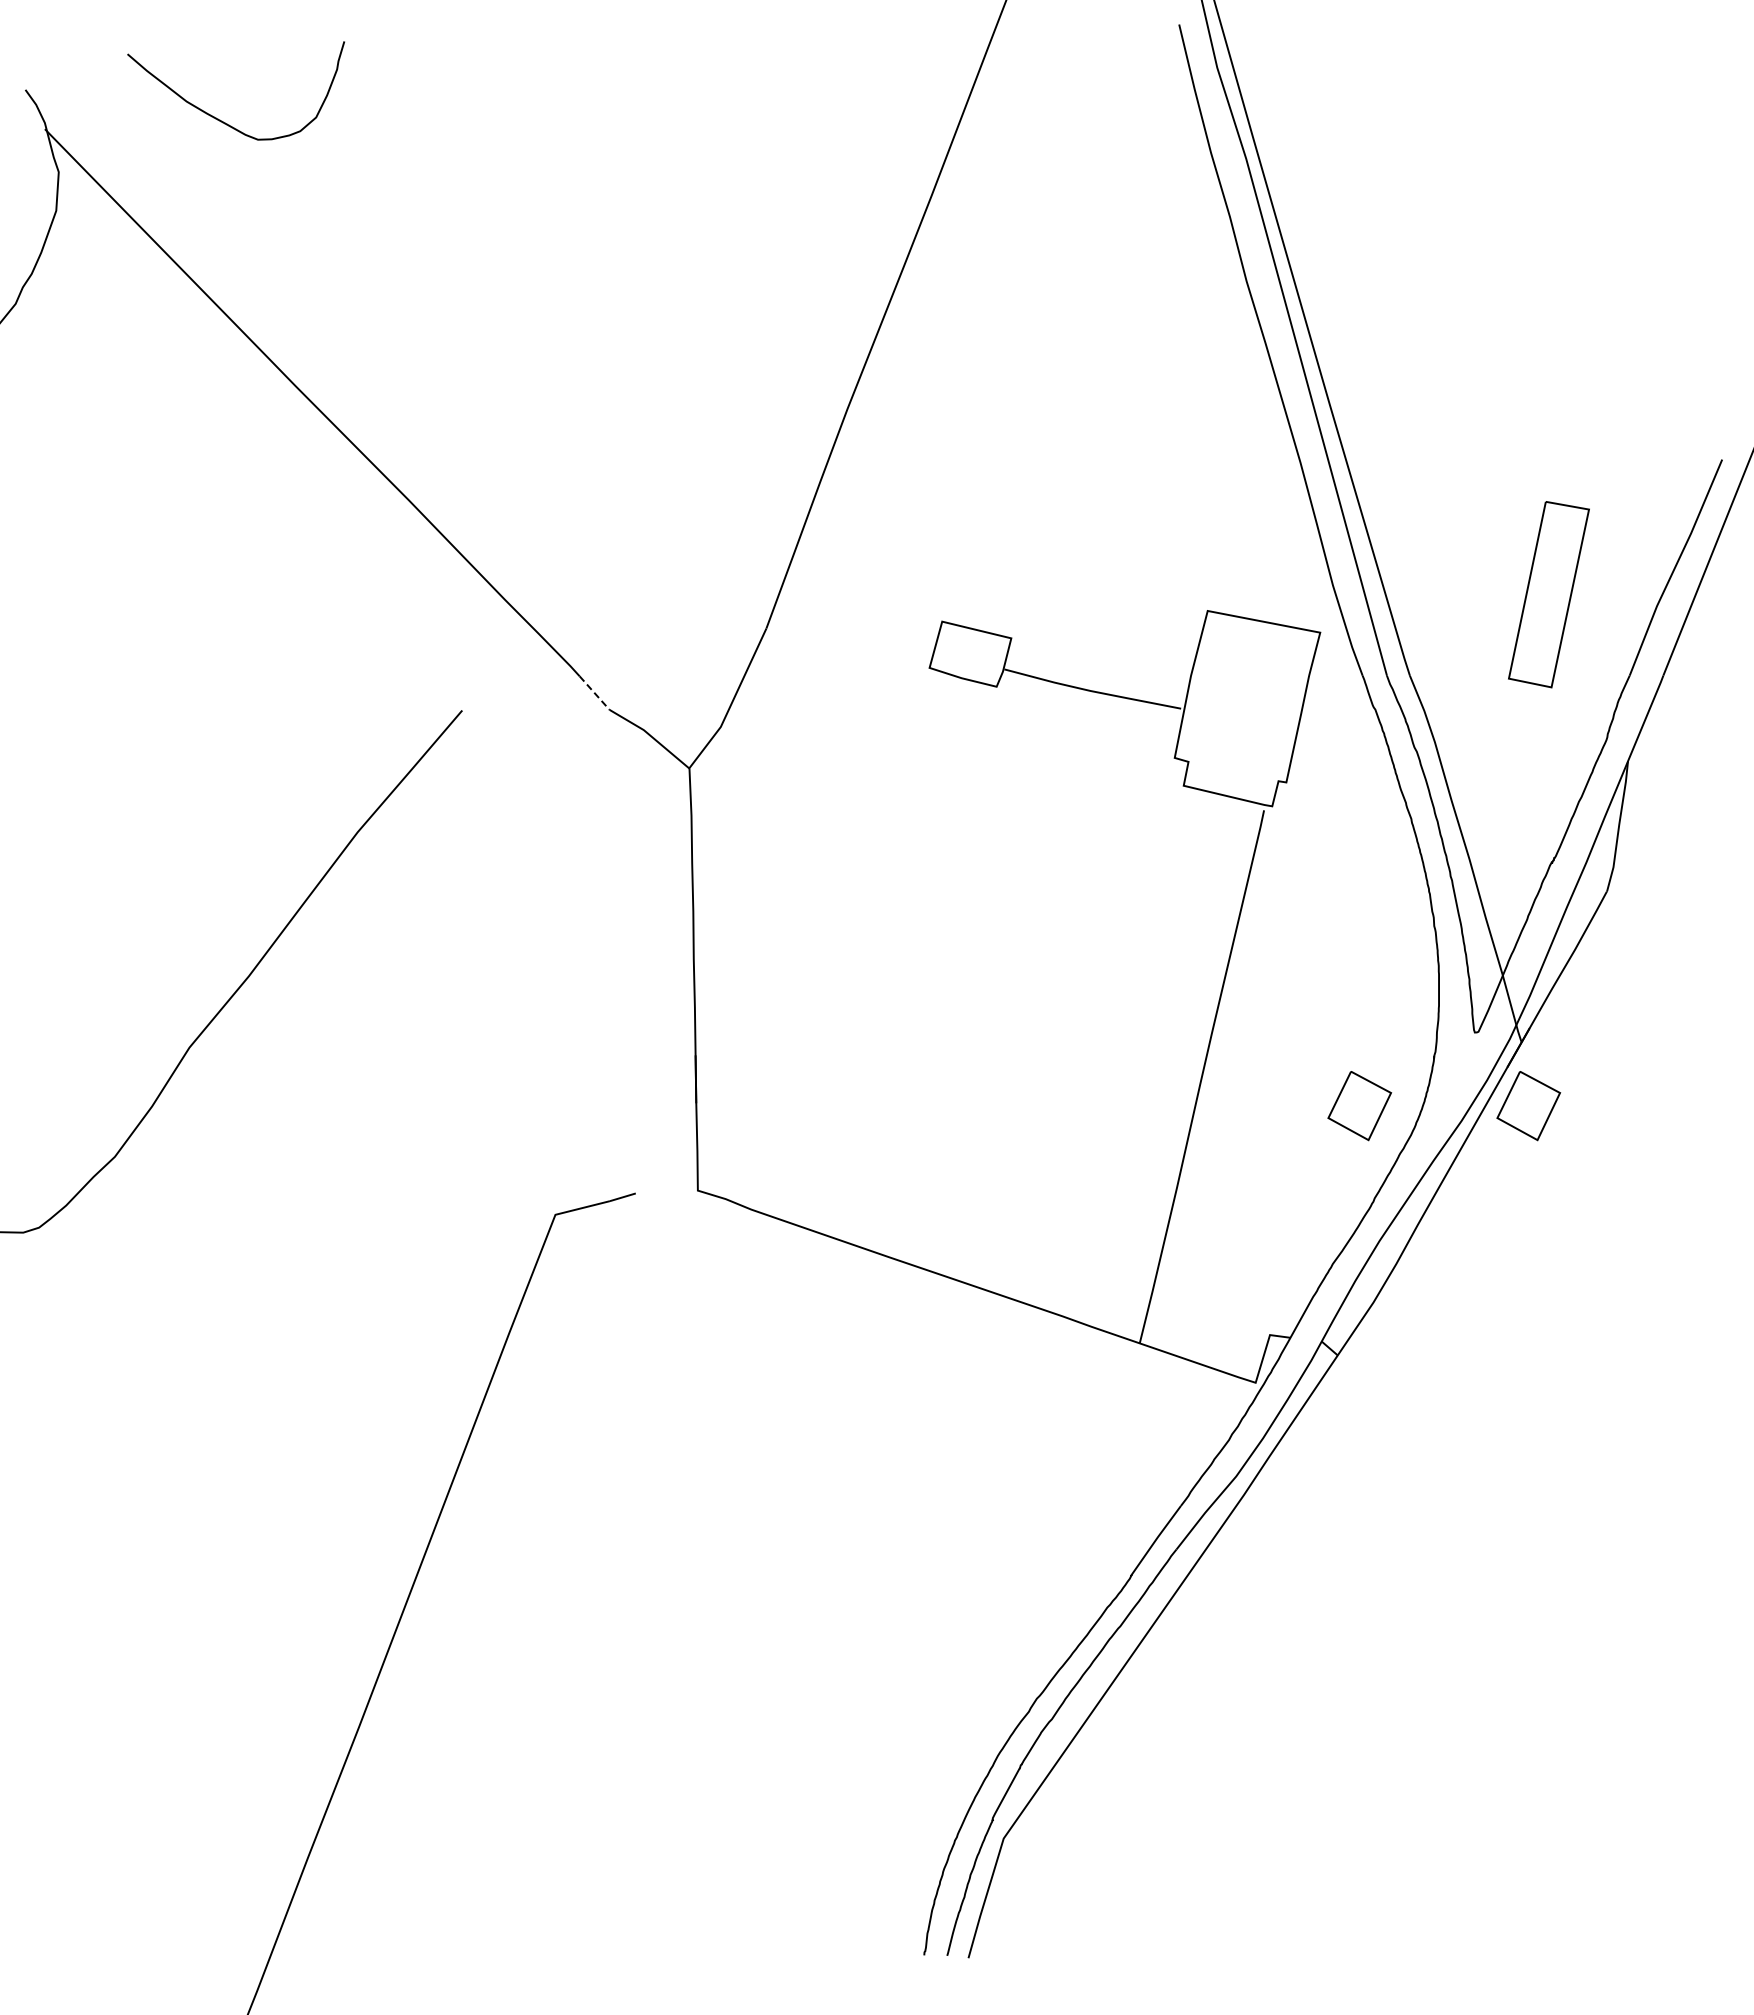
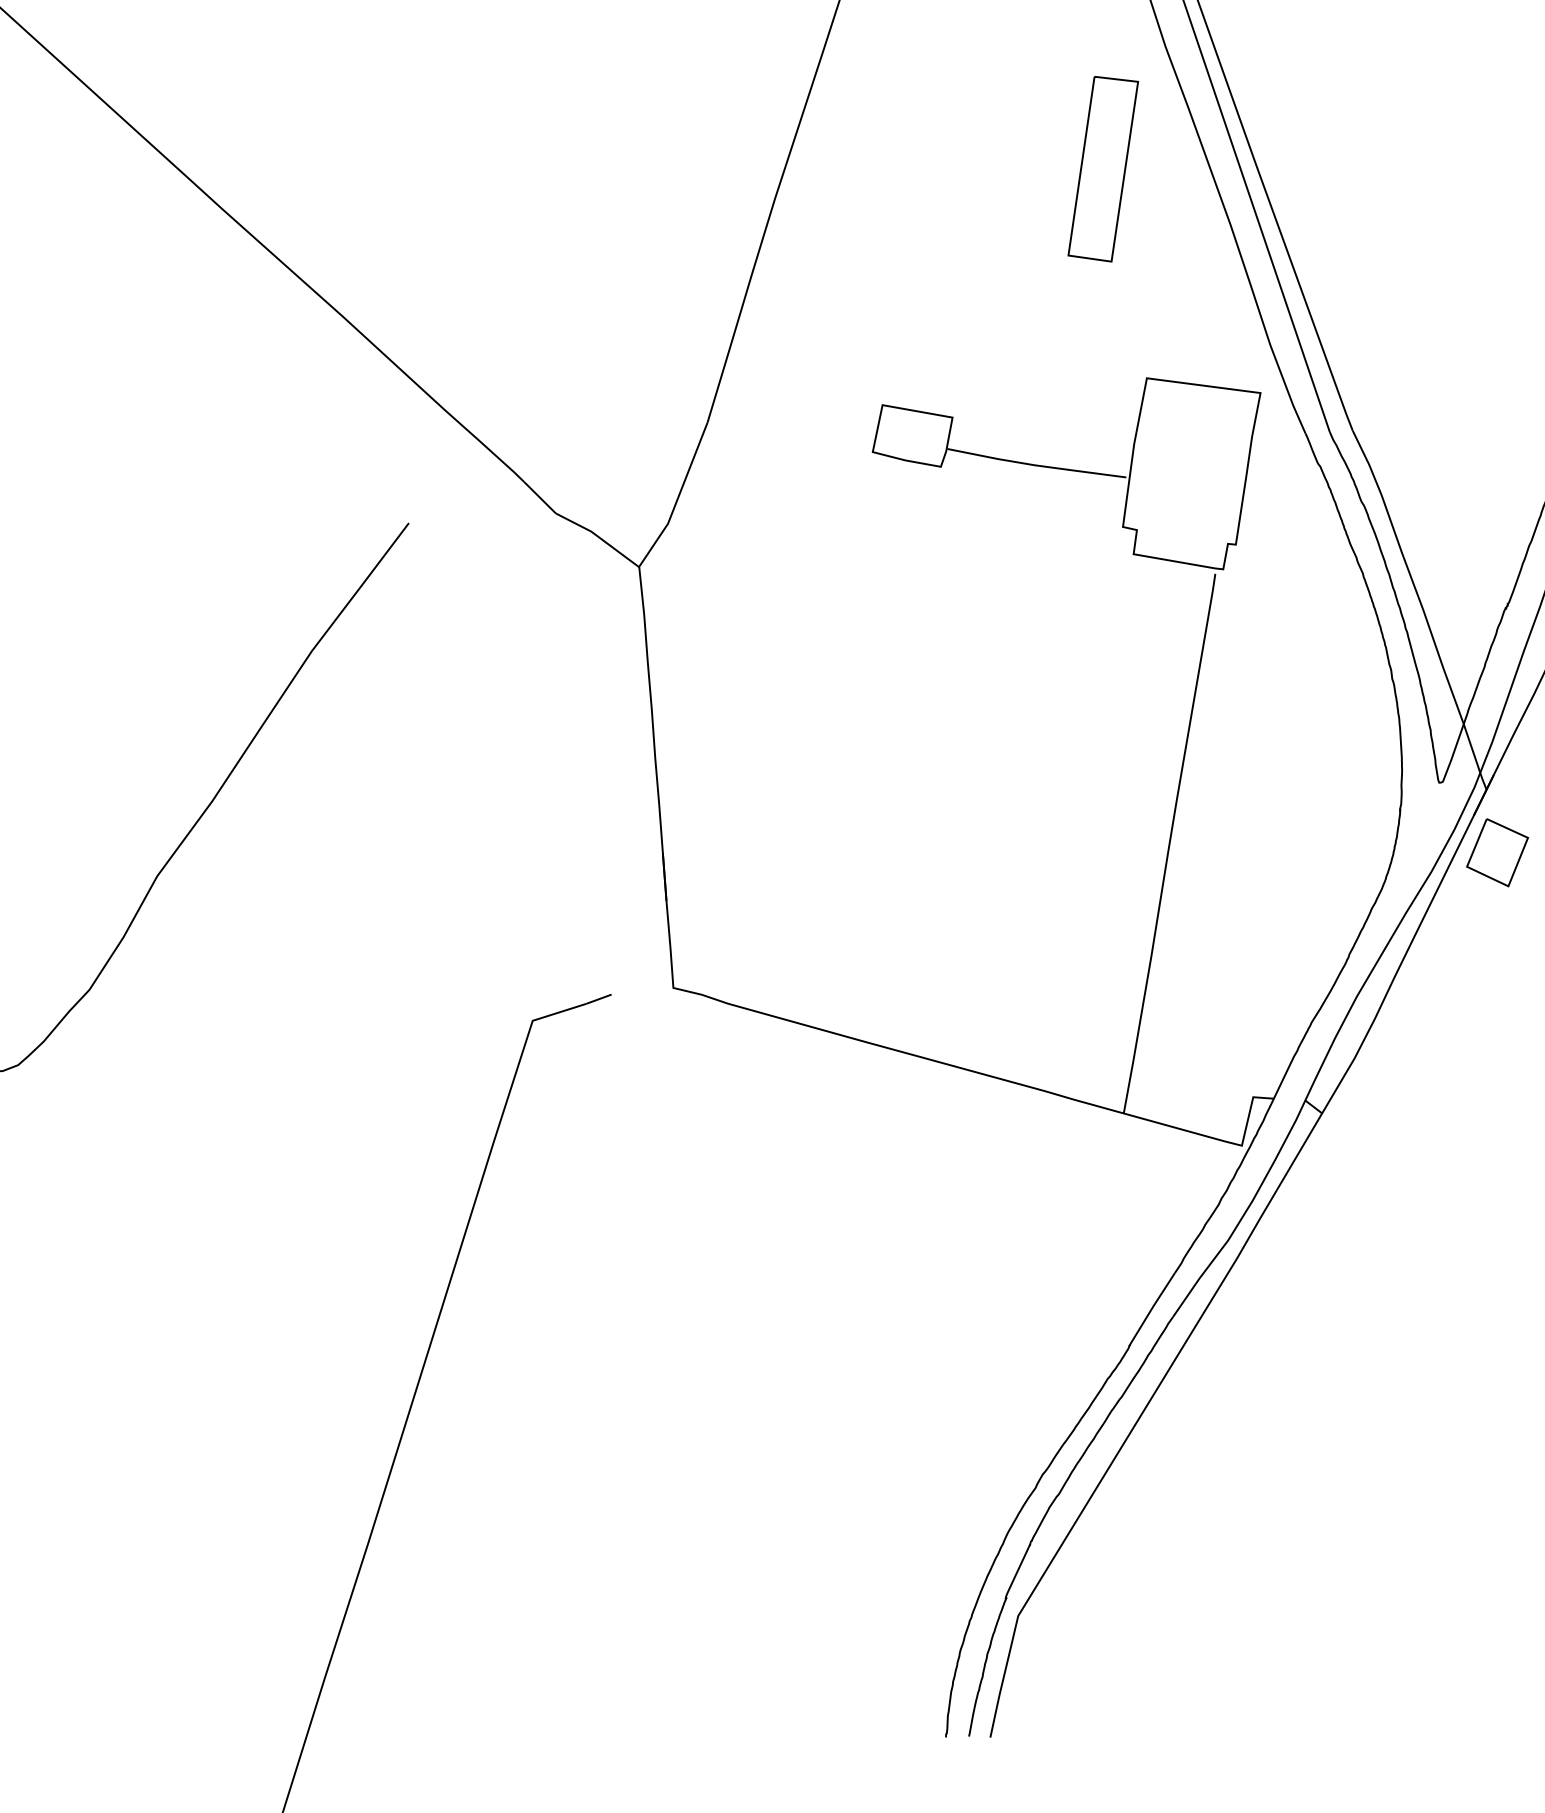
part: (1548, 594) -> (1102, 169), moved
line: (594, 693) -> (539, 498), dashed -> solid
part: (1359, 1106) -> (1328, 863), removed

